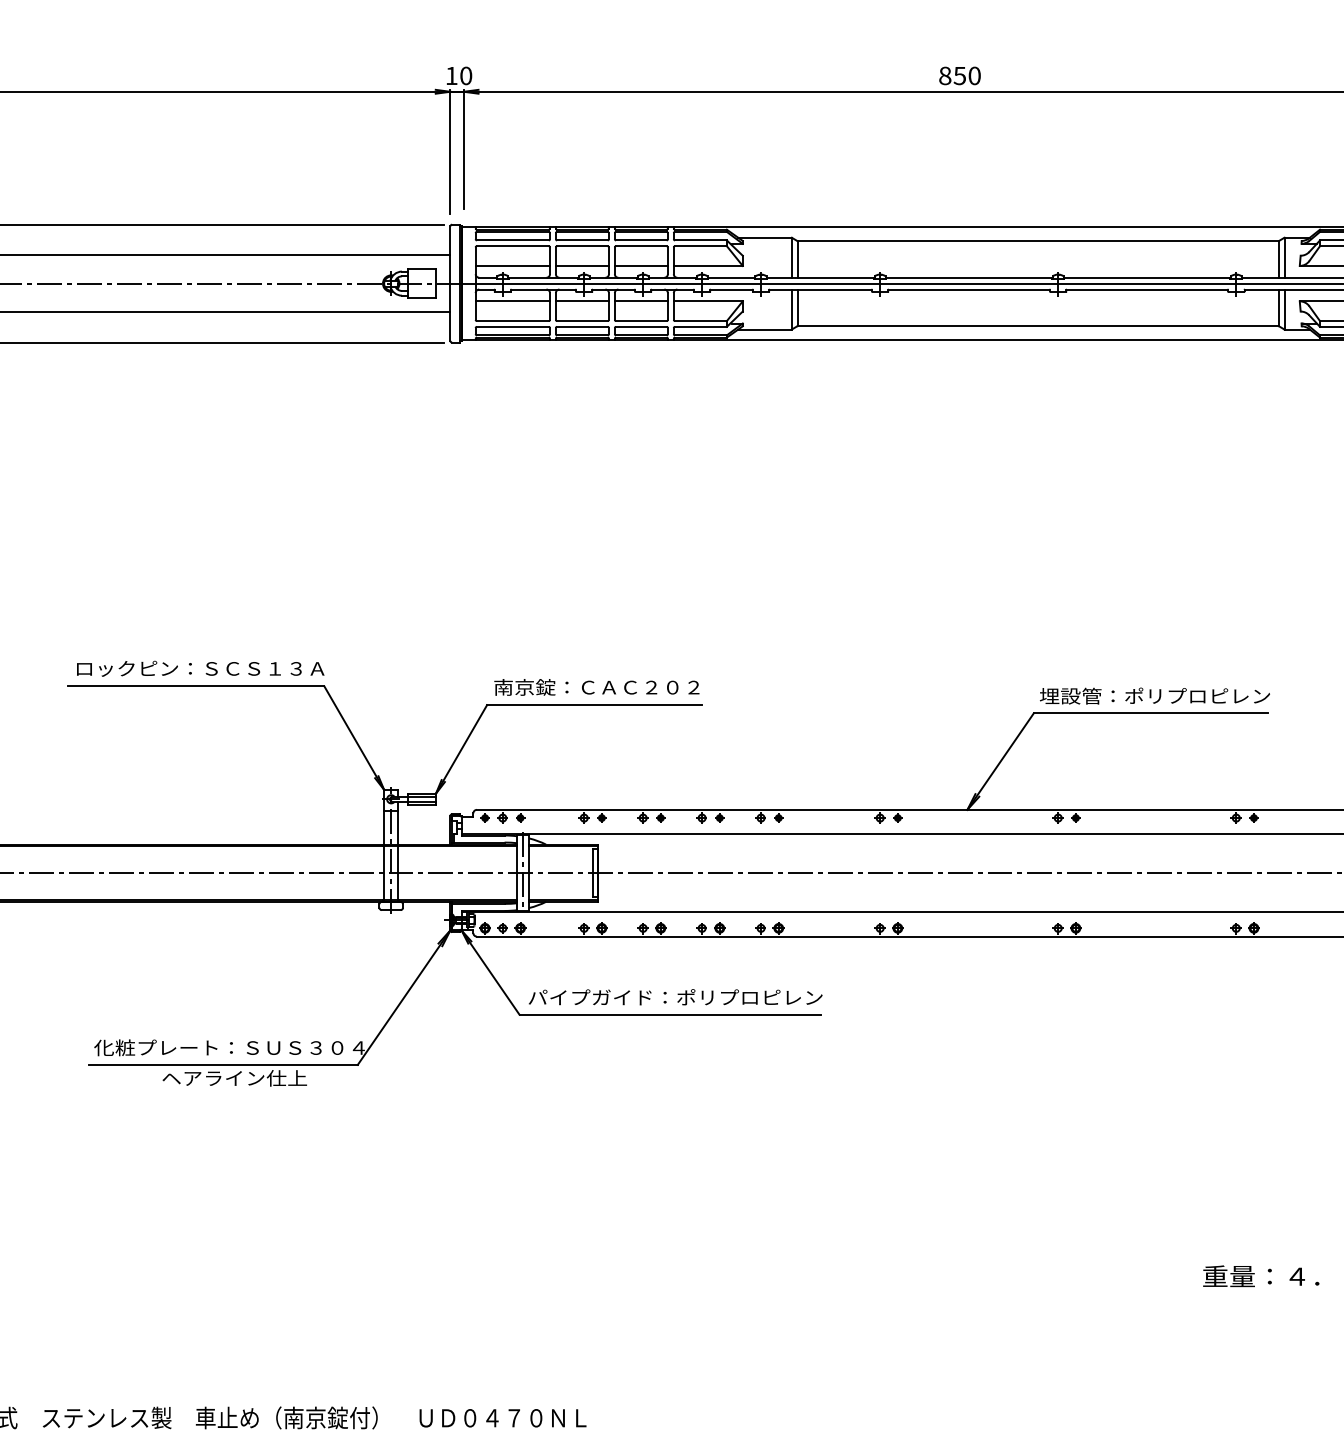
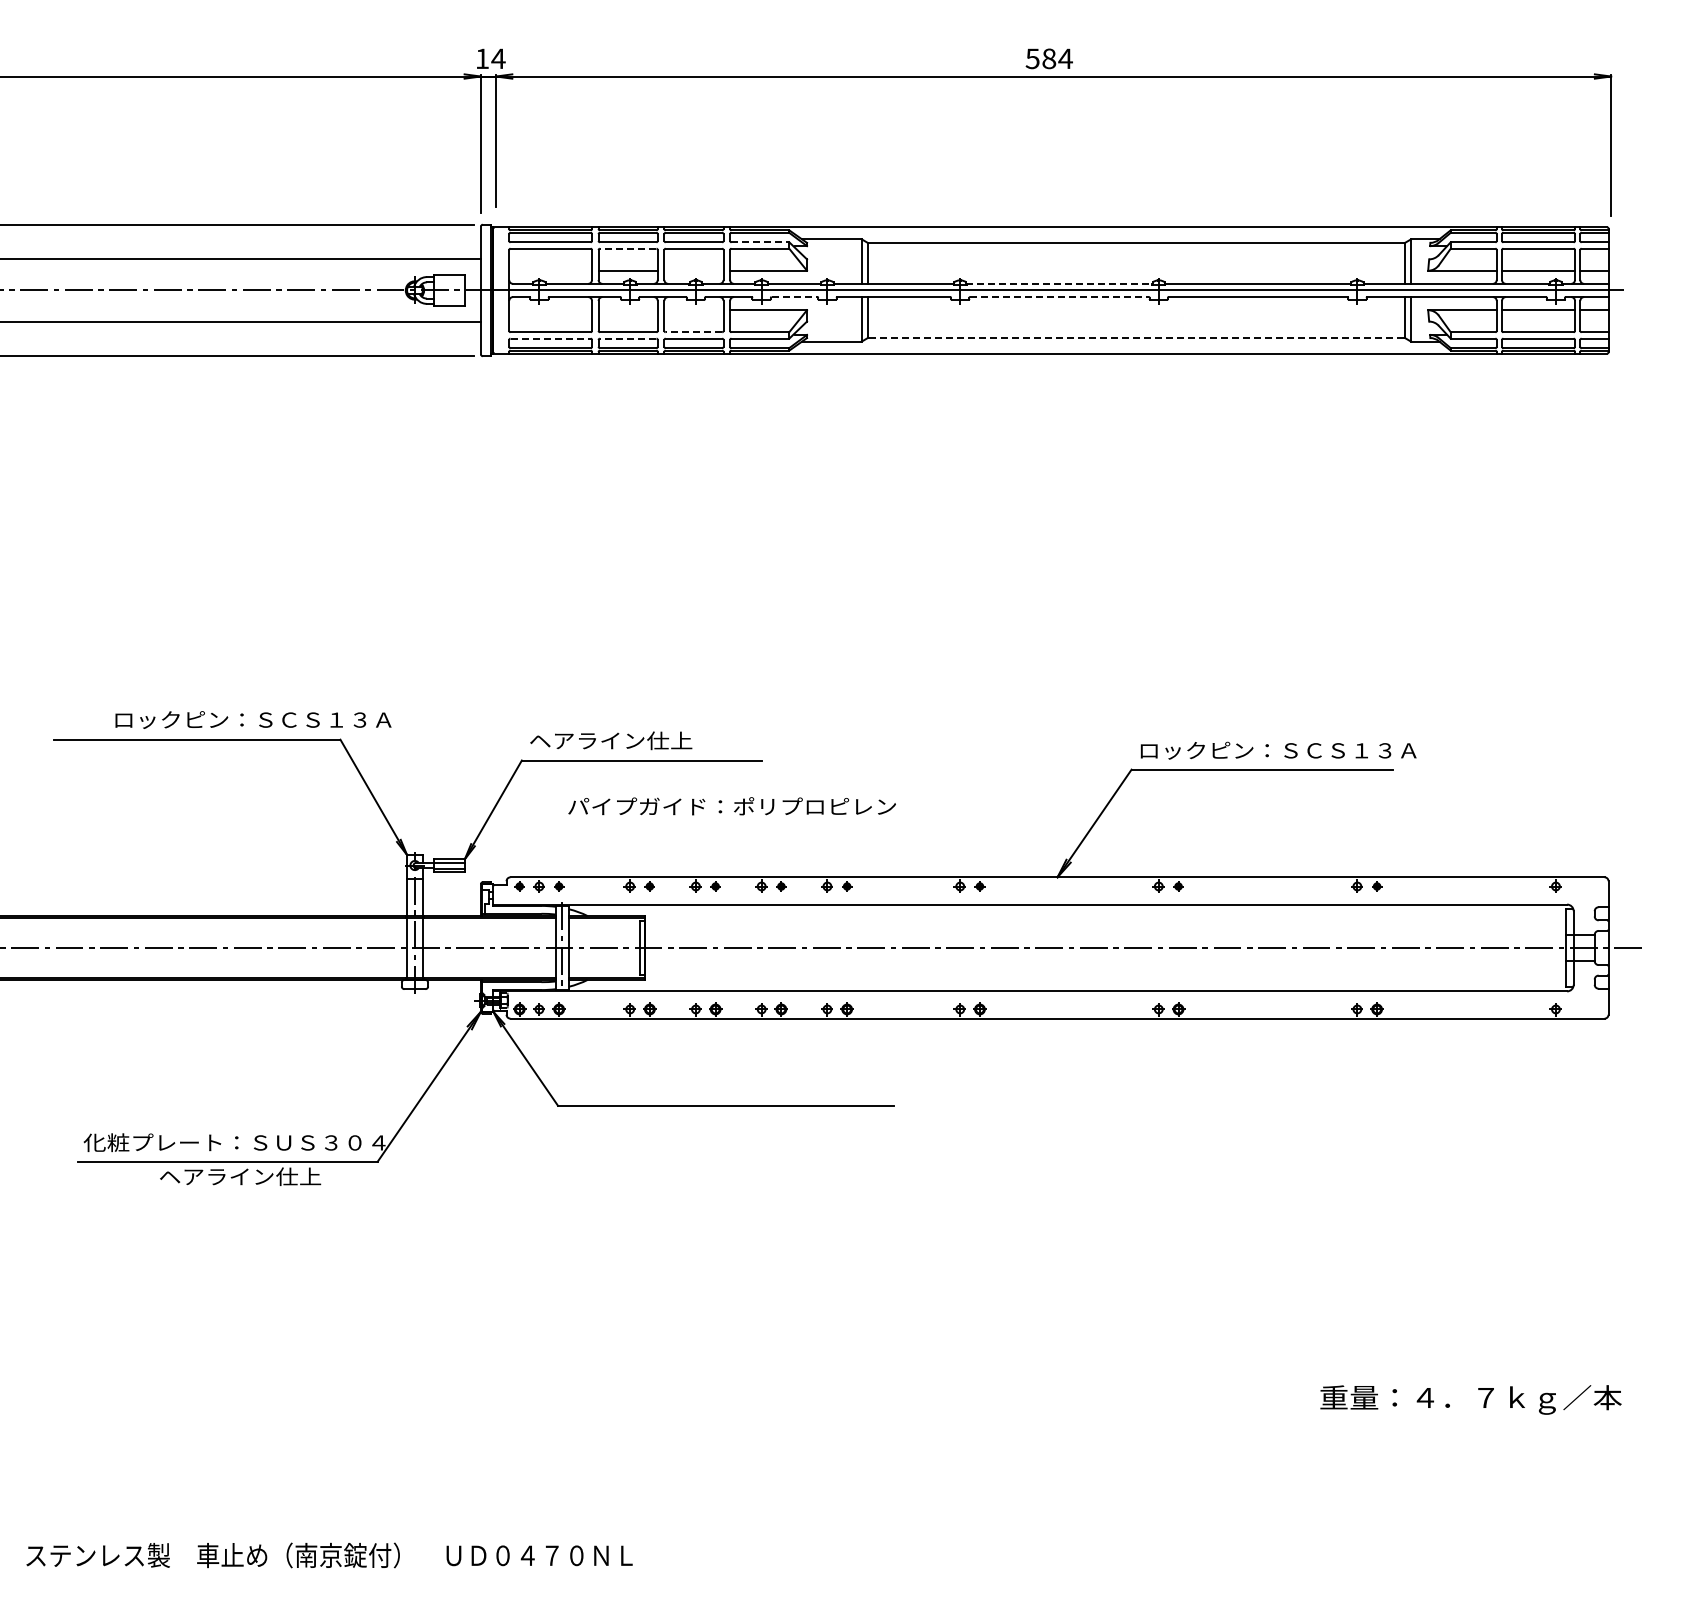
text: (466, 75) -> (498, 58), 10 -> 14
text: (959, 75) -> (1048, 58), 850 -> 584
line: (701, 240) -> (760, 242), solid -> dashed
line: (581, 246) -> (627, 248), solid -> dashed
line: (512, 265) -> (550, 270), removed
line: (640, 265) -> (693, 270), removed
line: (970, 277) -> (1060, 283), solid -> dashed
line: (732, 289) -> (795, 297), solid -> dashed
line: (970, 289) -> (1060, 297), solid -> dashed
line: (512, 301) -> (550, 310), removed
line: (581, 301) -> (627, 310), removed
line: (640, 301) -> (693, 310), removed
line: (640, 321) -> (693, 332), solid -> dashed
line: (1038, 325) -> (1136, 337), solid -> dashed
line: (513, 326) -> (551, 338), solid -> dashed
line: (581, 326) -> (627, 338), solid -> dashed
text: (200, 668) -> (253, 719), moved
text: (596, 687) -> (643, 740), 南京錠：ＣＡＣ２０２ -> ヘアライン仕上
text: (1164, 696) -> (1277, 750), 埋設管：ポリプロピレン -> ロックピン：ＳＣＳ１３Ａ
text: (675, 997) -> (731, 806), moved

